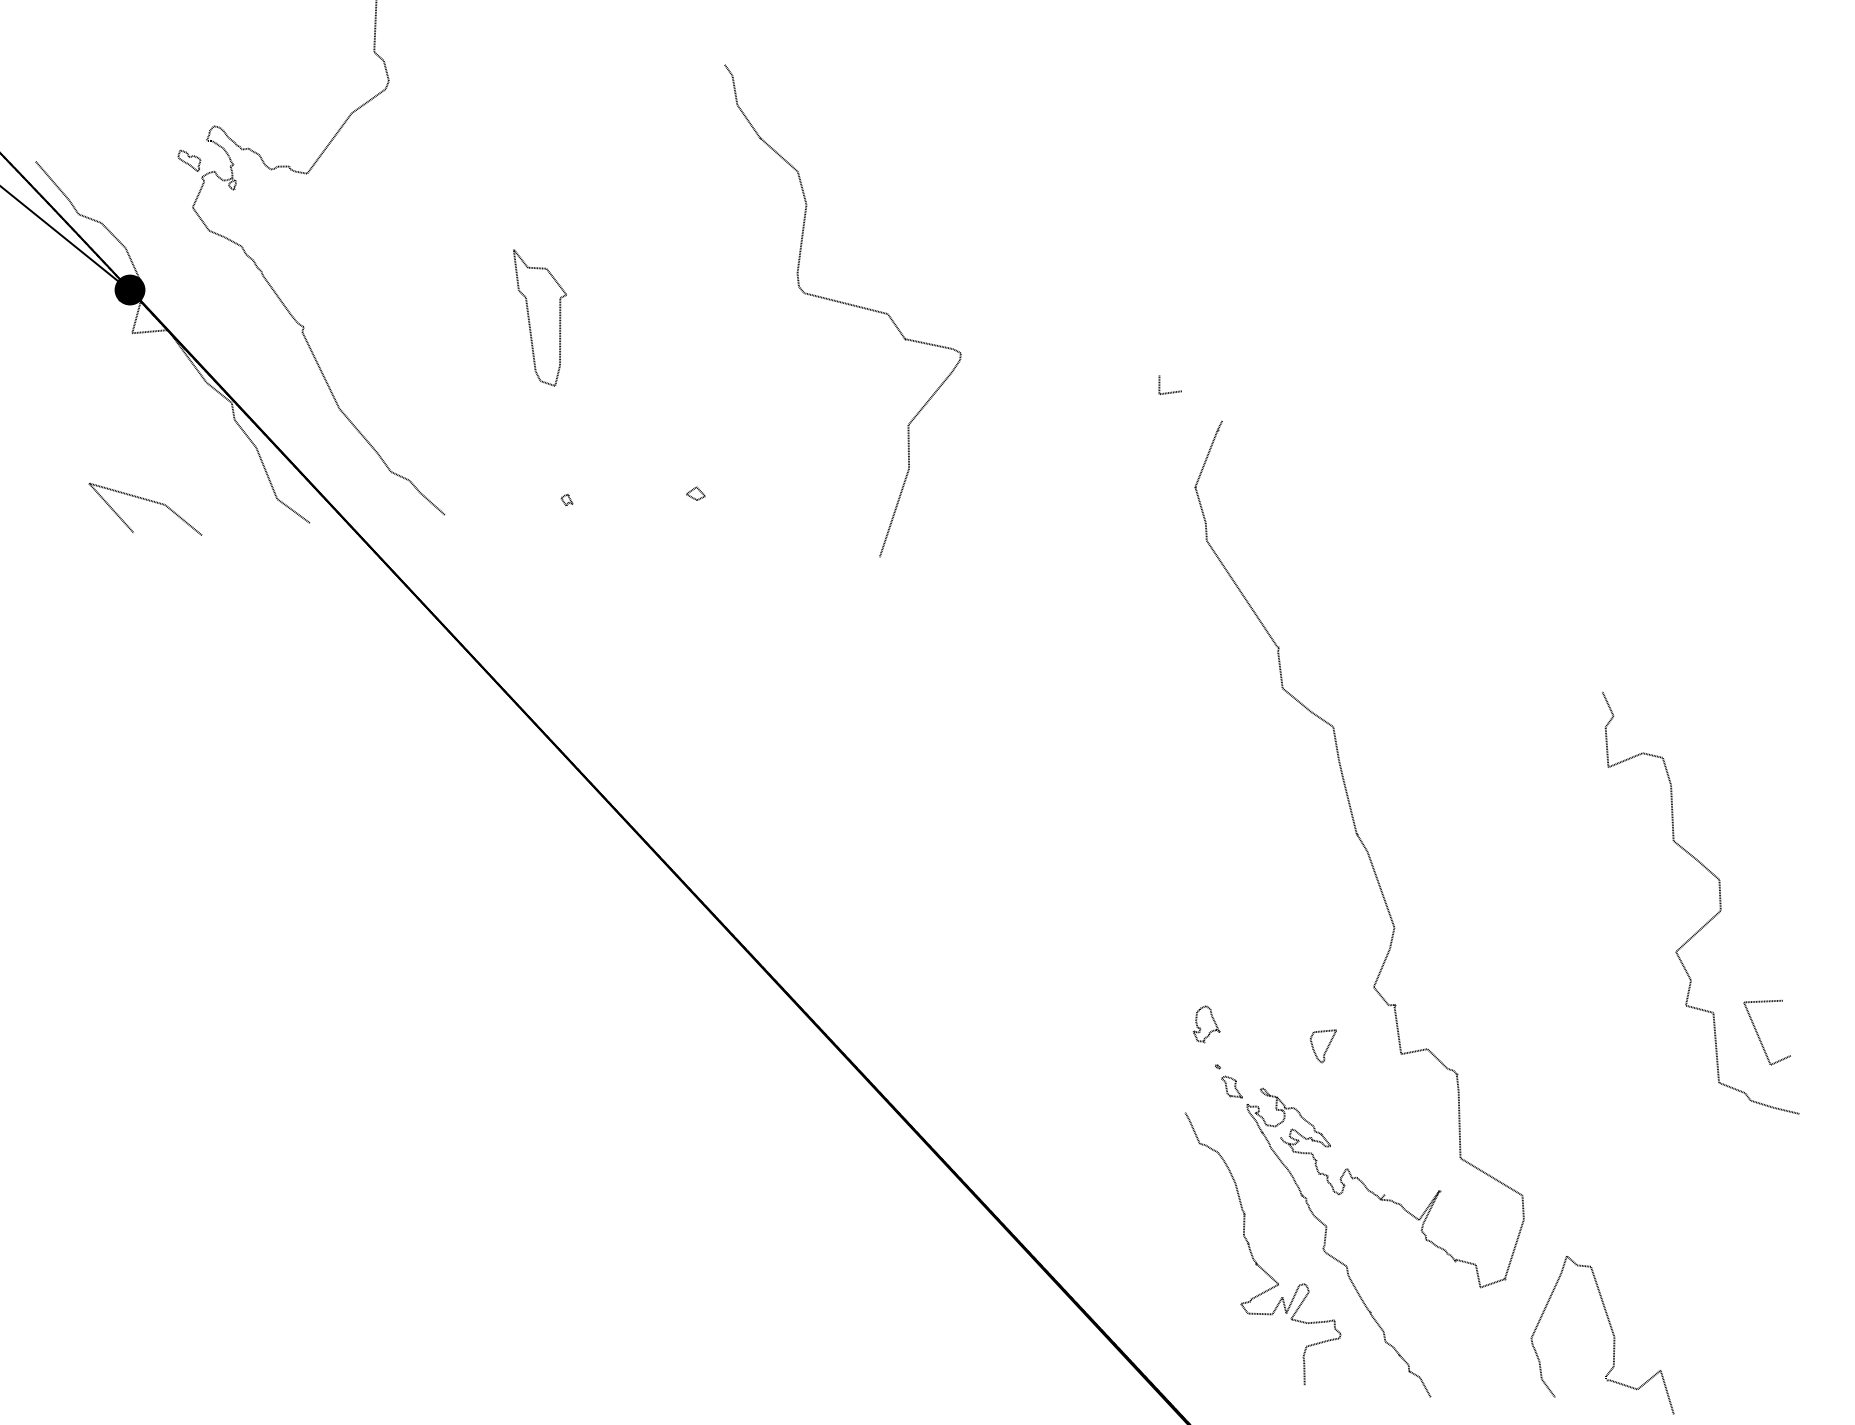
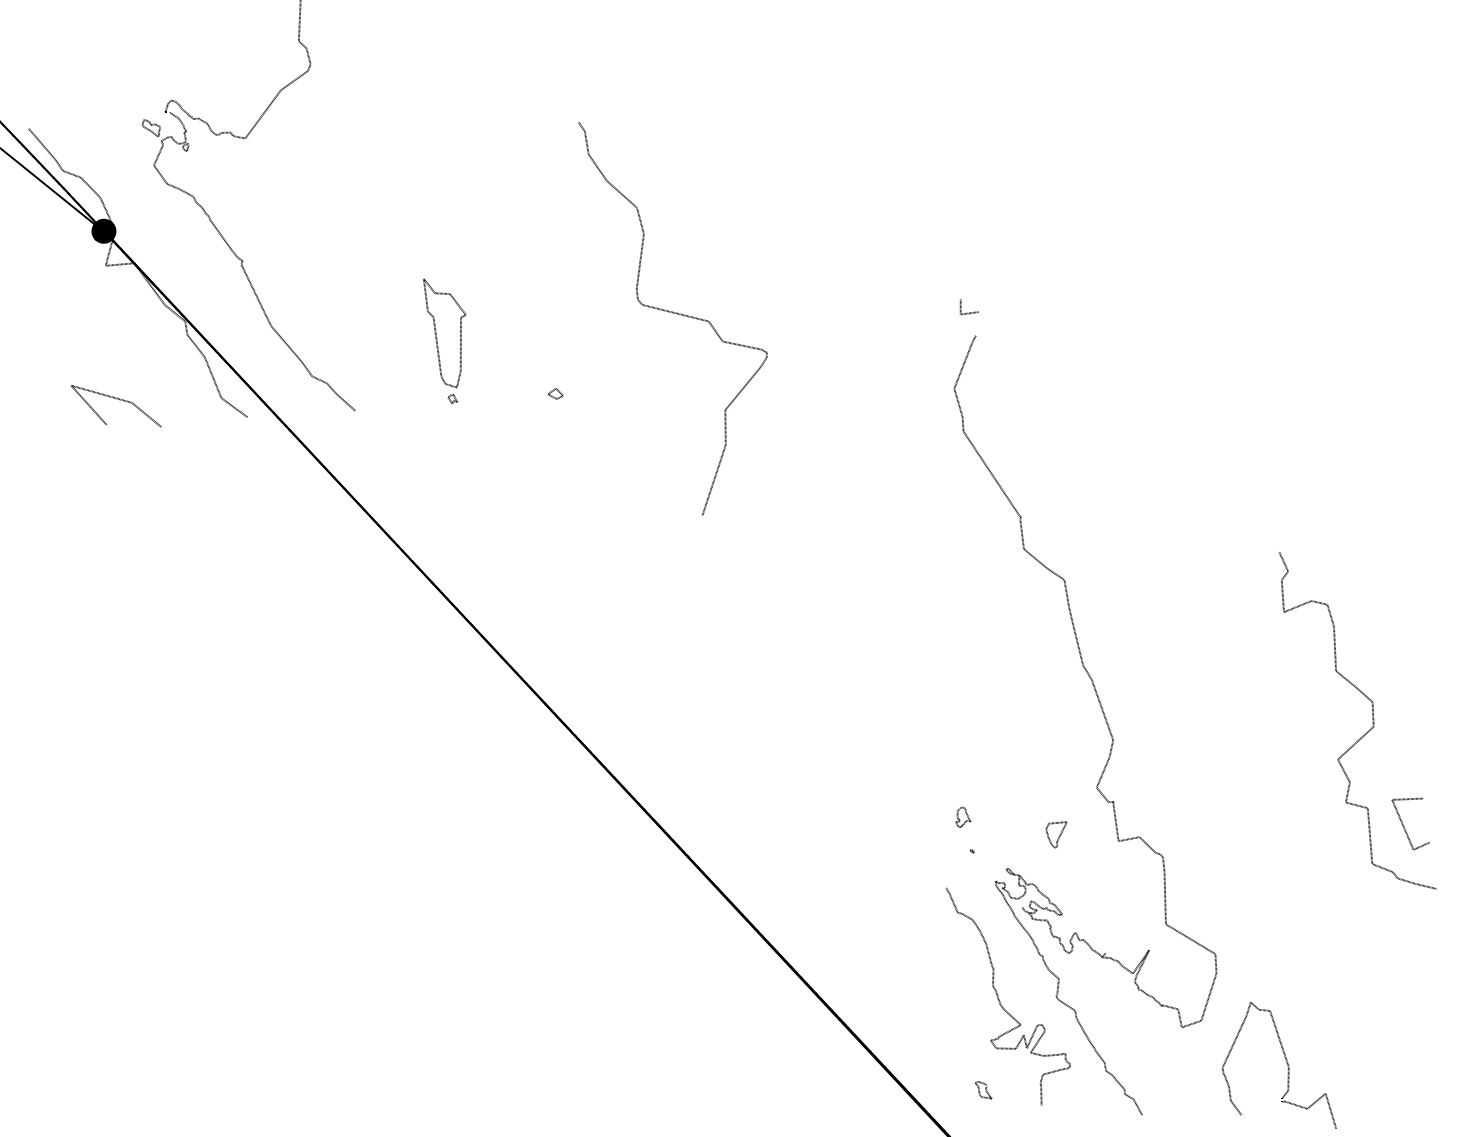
curve: (845, 304) -> (675, 313), moved
part: (539, 317) -> (444, 333), moved
line: (1171, 391) -> (970, 312), moved
part: (1206, 1024) -> (963, 817), size x0.7
part: (1231, 1086) -> (983, 1089), moved

